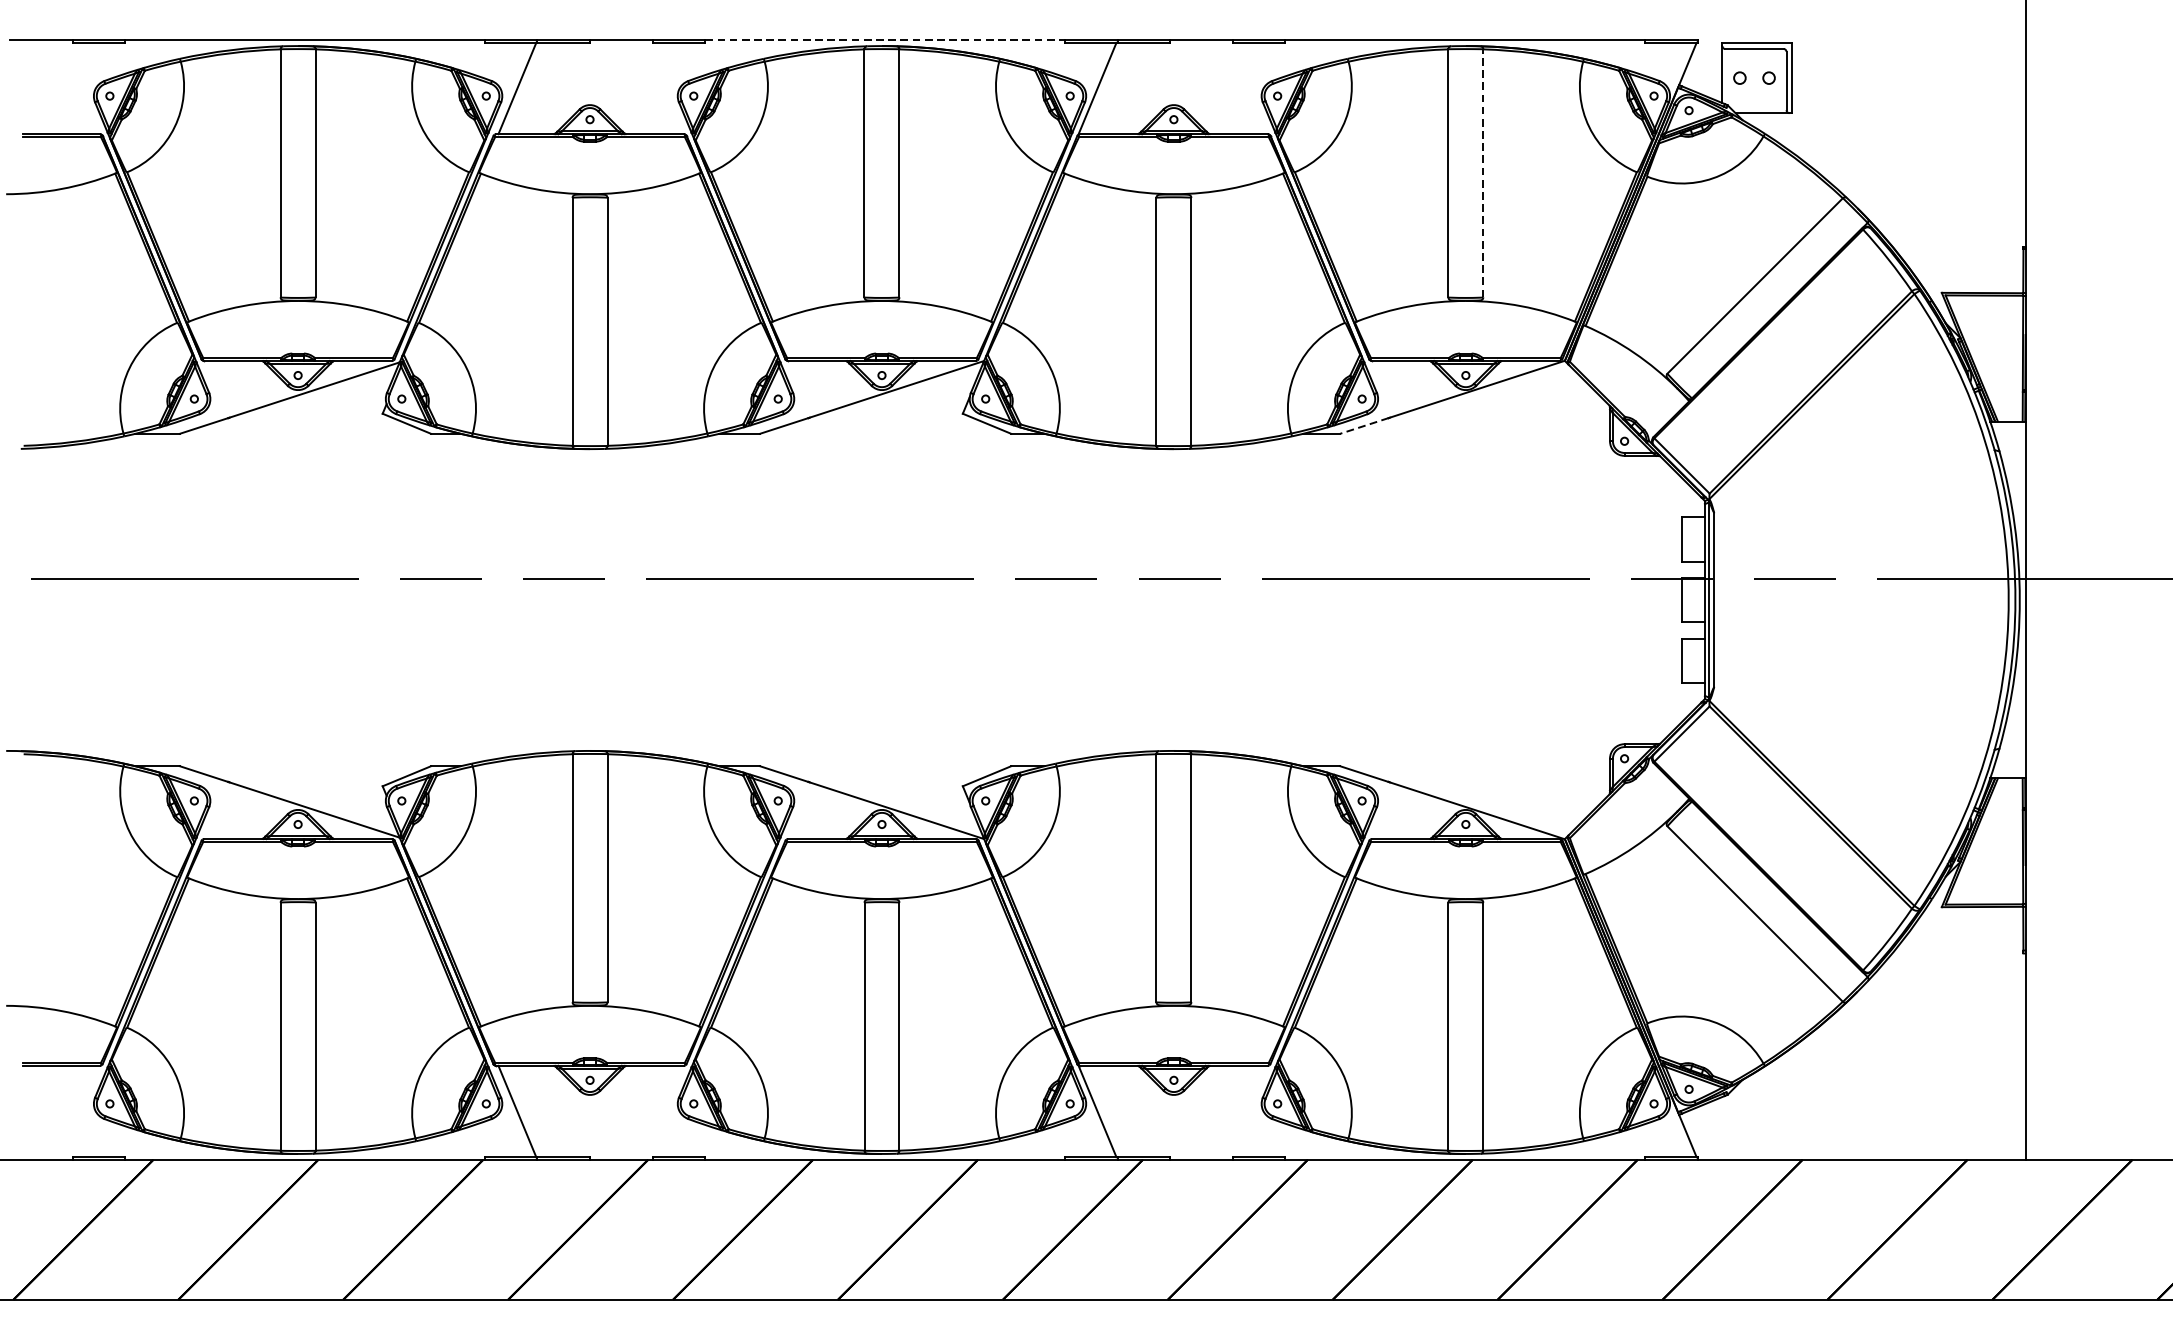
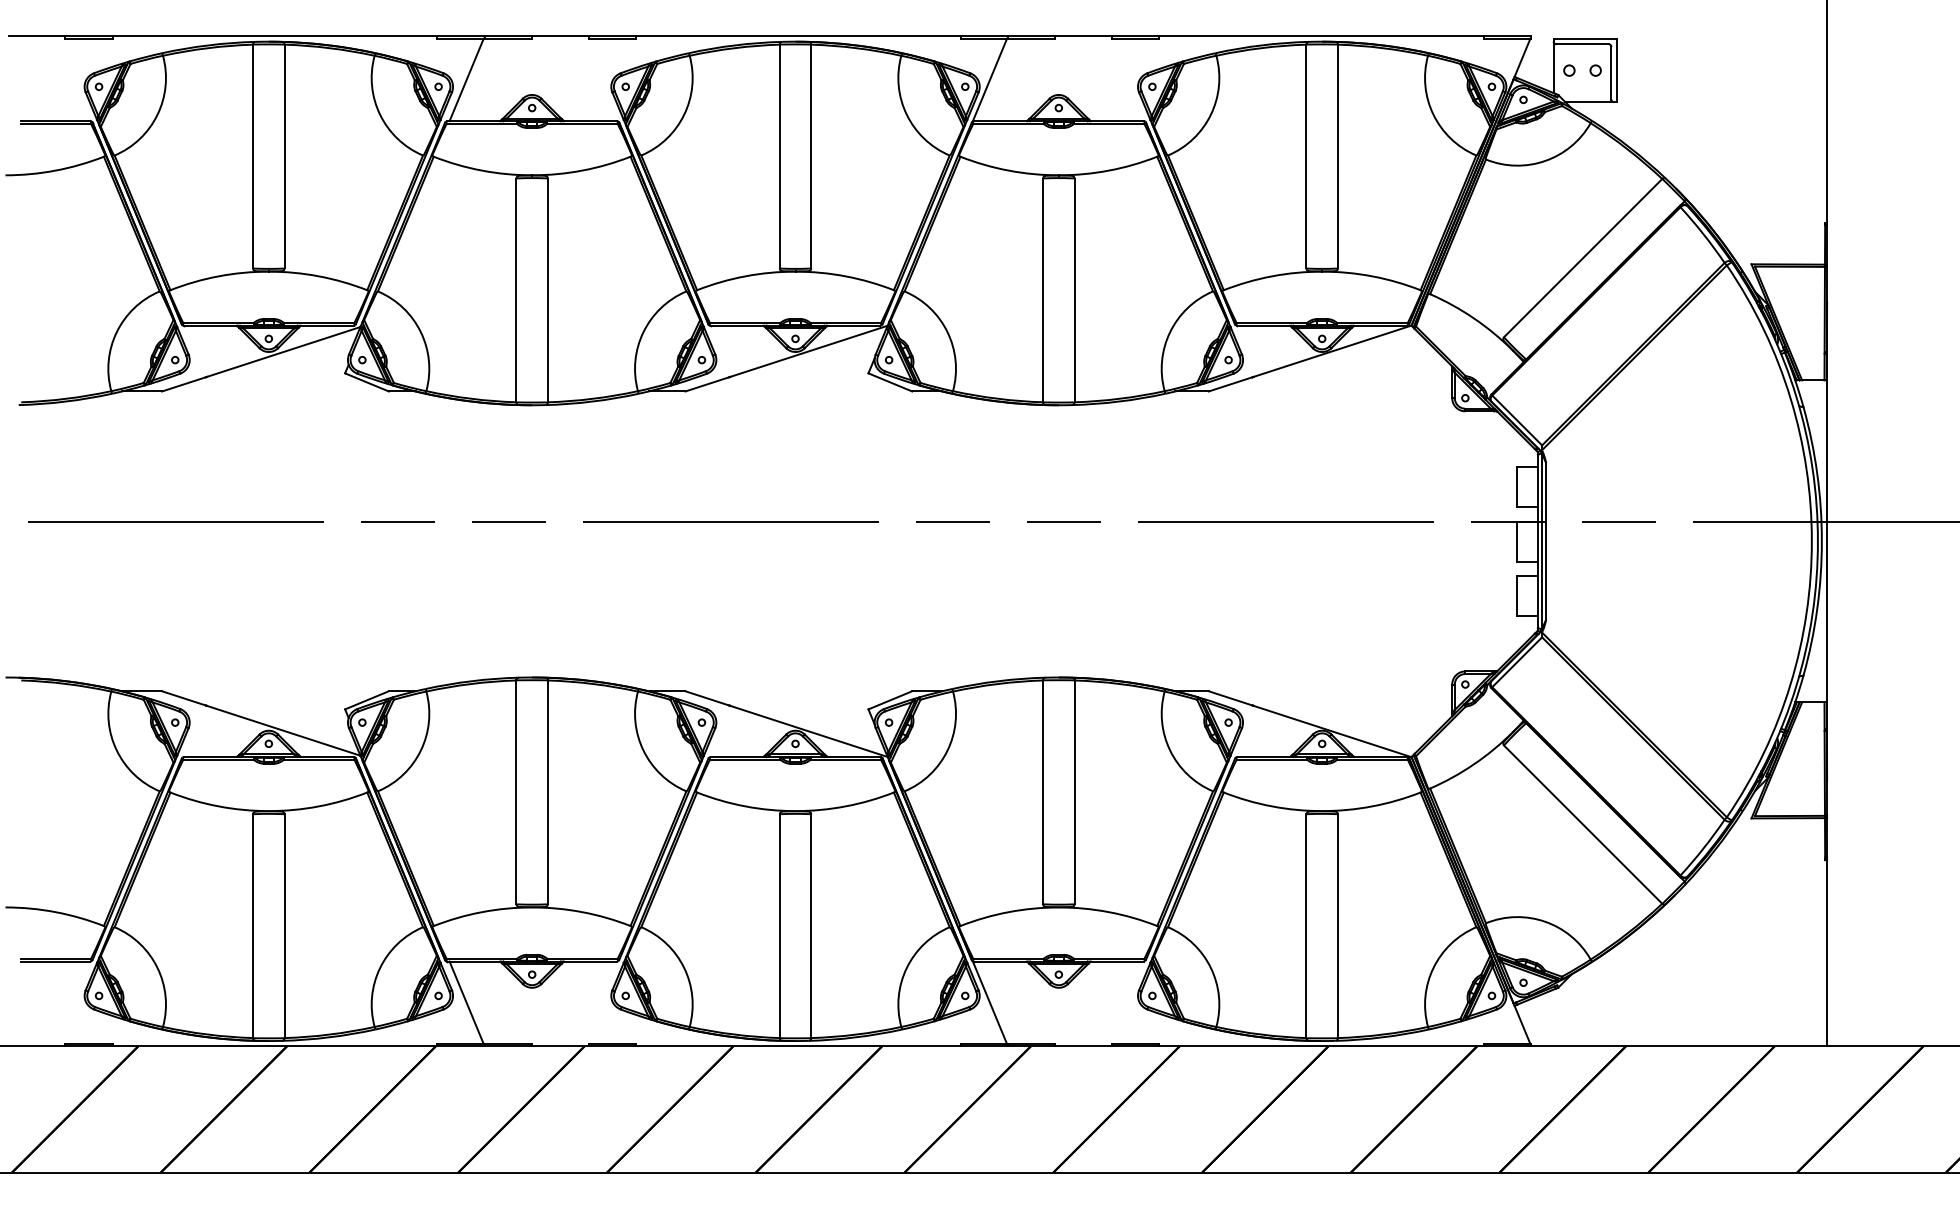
line: (885, 40) -> (798, 36), dashed -> solid
line: (1482, 173) -> (1337, 156), dashed -> solid
line: (1364, 426) -> (1230, 384), dashed -> solid

